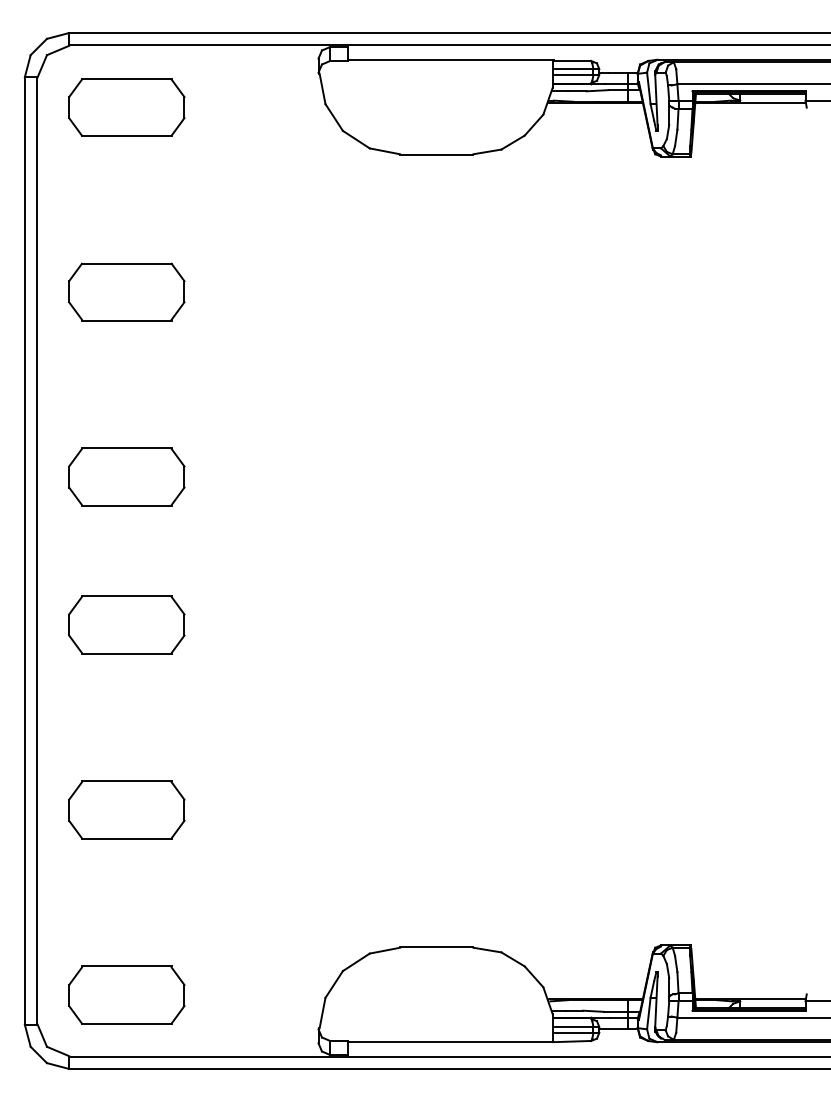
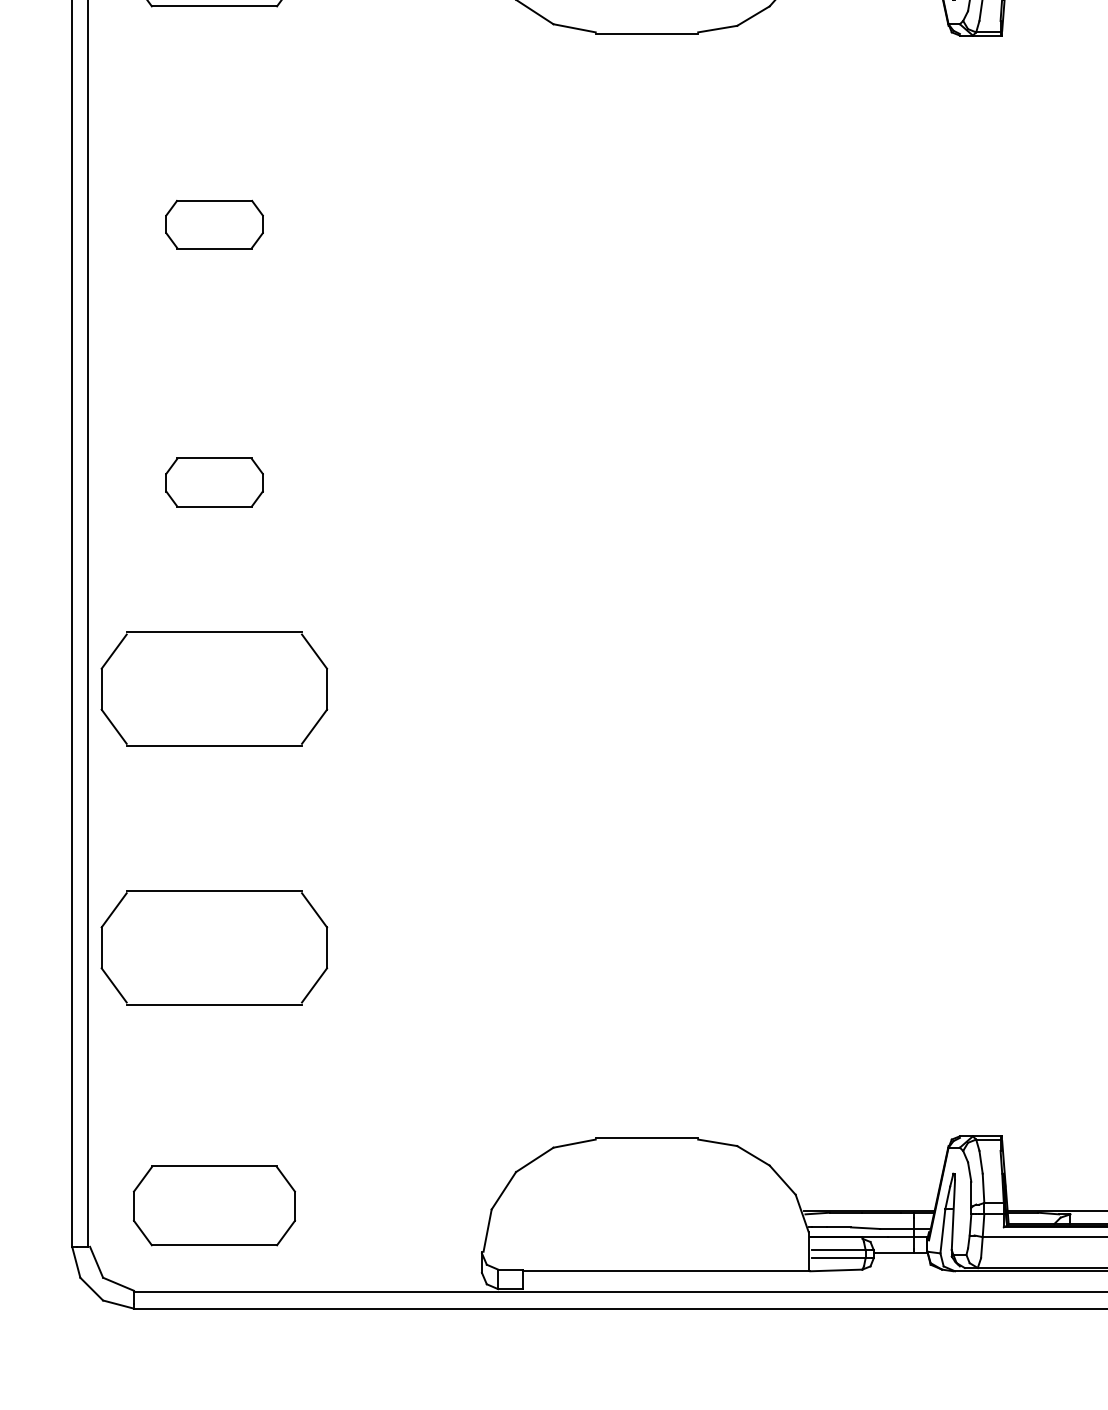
part: (126, 291) -> (214, 223), size x0.6
part: (126, 476) -> (214, 482), size x0.6
part: (126, 624) -> (214, 688), size x1.4
part: (126, 809) -> (214, 946), size x1.4

